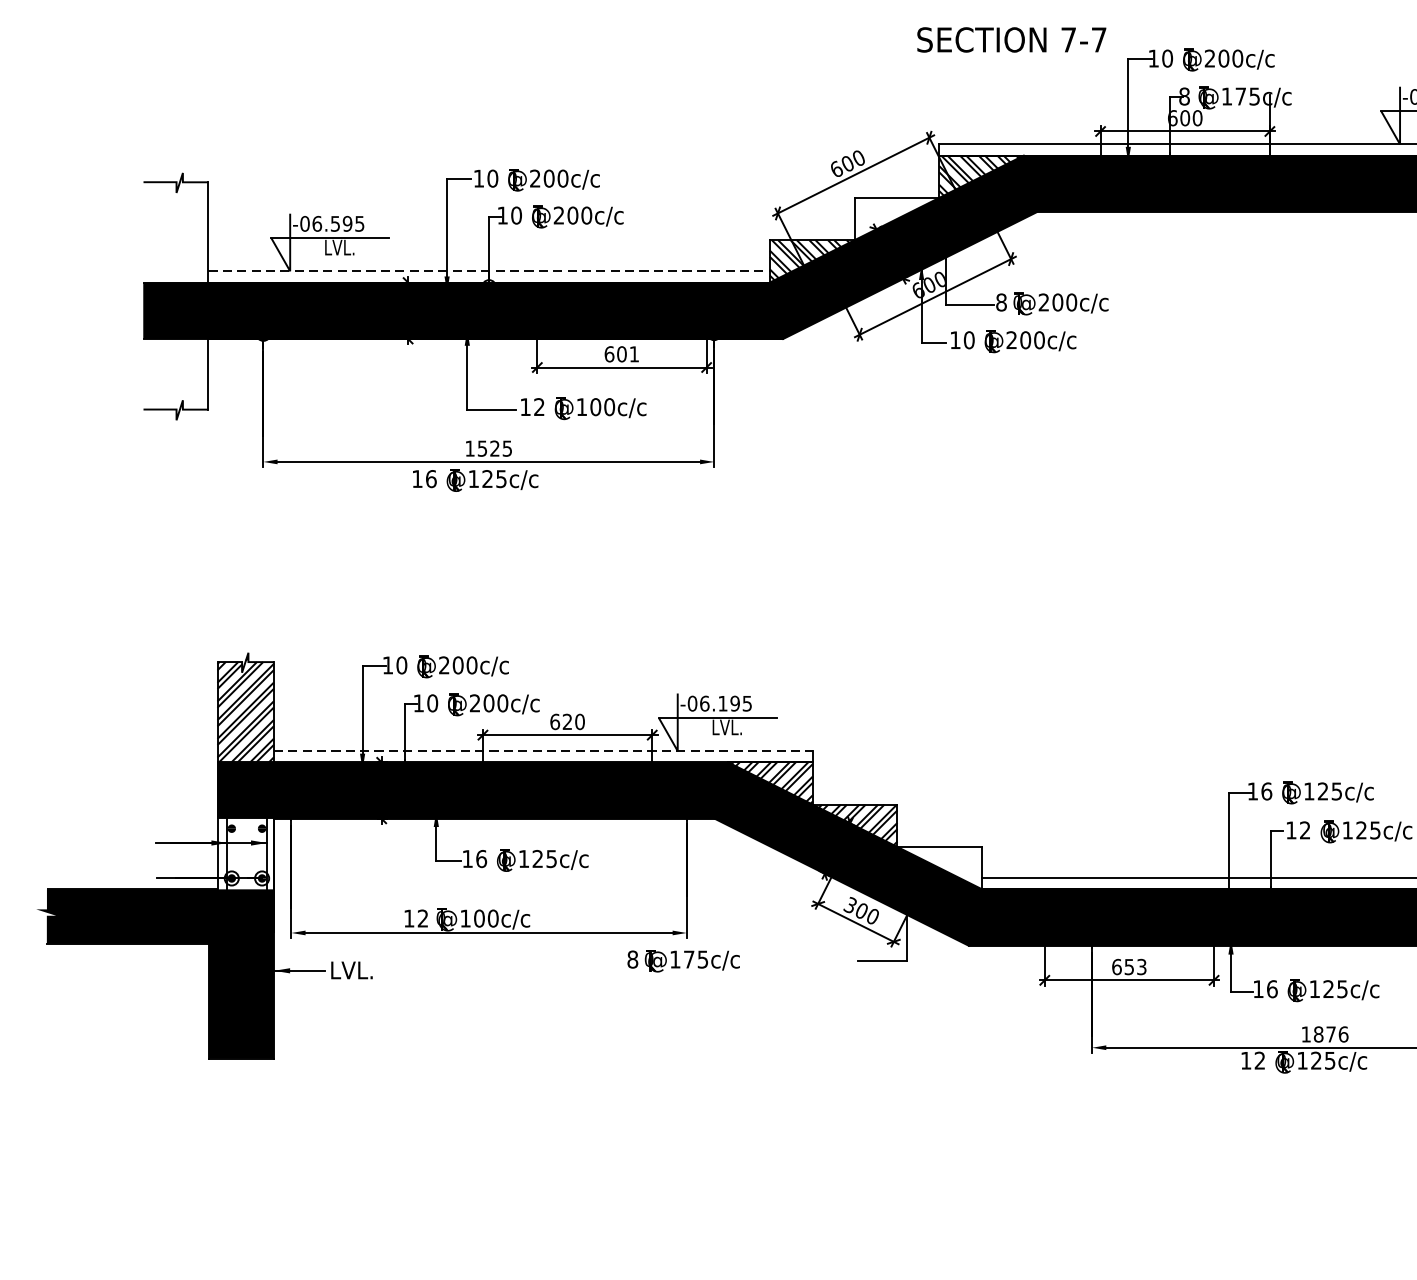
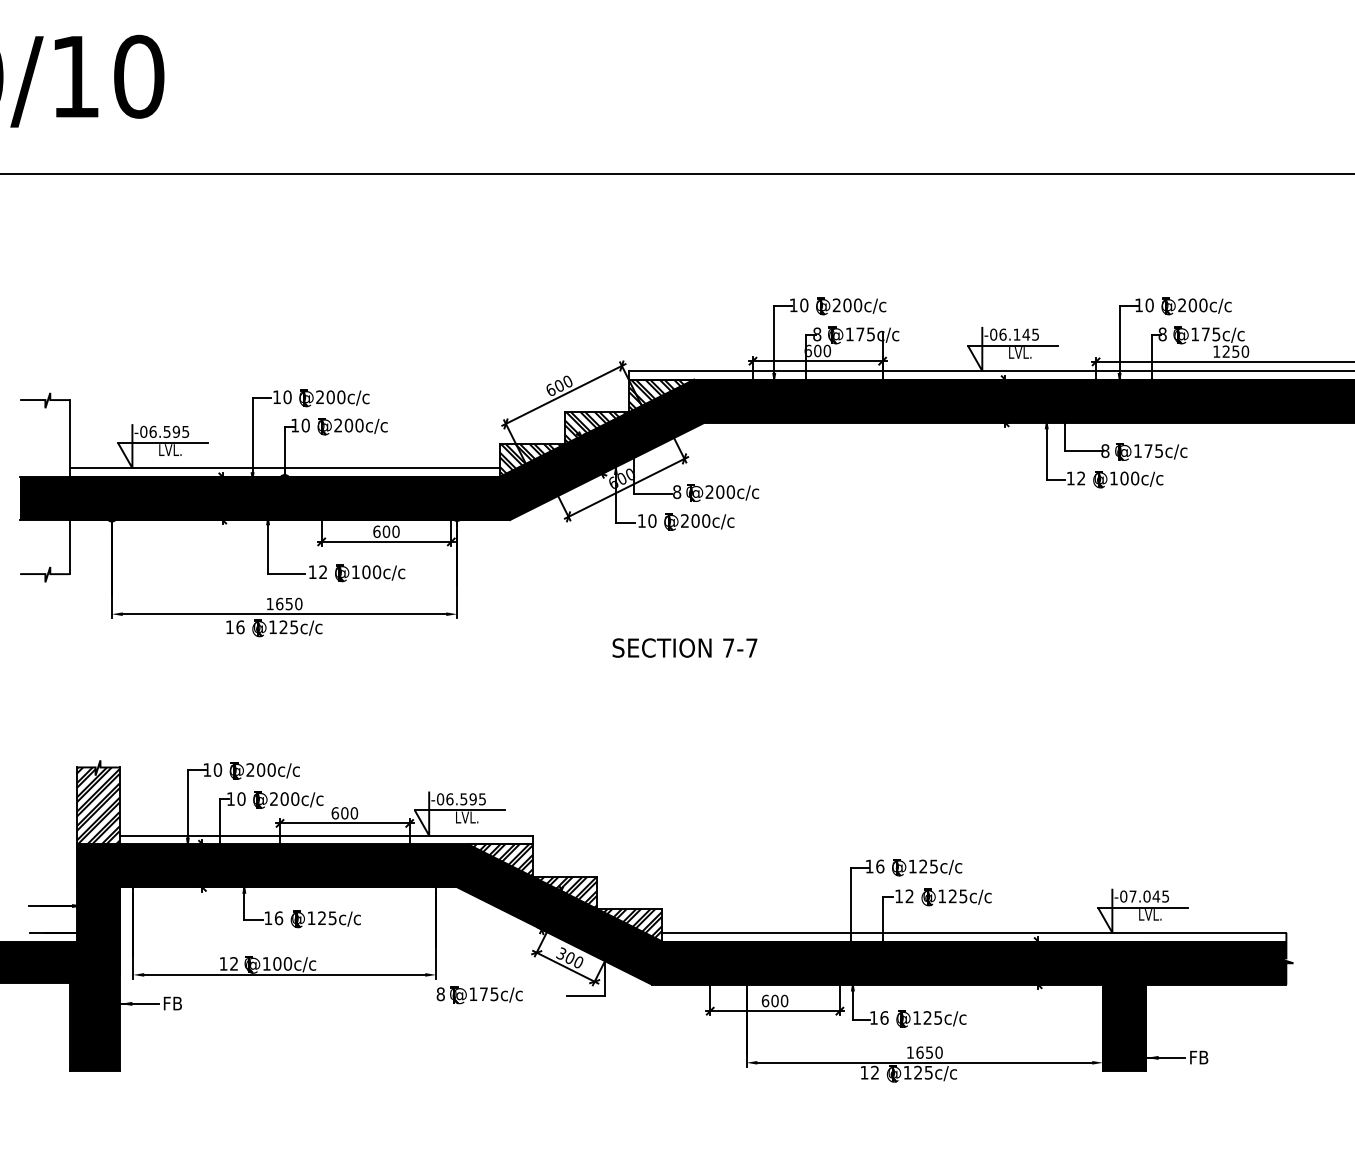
text: (1011, 39) -> (684, 647), moved
hatch: (896, 219) -> (596, 428), added
line: (488, 271) -> (284, 468), dashed -> solid
text: (633, 353) -> (395, 531), 601 -> 600
text: (495, 447) -> (289, 603), 1525 -> 1650
text: (722, 703) -> (463, 799), -06.195 -> -06.595
text: (567, 722) -> (344, 813), 620 -> 600
line: (543, 750) -> (326, 835), dashed -> solid
fill: (244, 854) -> (97, 914), added
hatch: (939, 868) -> (629, 925), added
part: (683, 961) -> (479, 995), moved
text: (1135, 966) -> (779, 1000), 653 -> 600
text: (352, 970) -> (180, 1003), LVL. -> FB
text: (1331, 1034) -> (929, 1052), 1876 -> 1650

